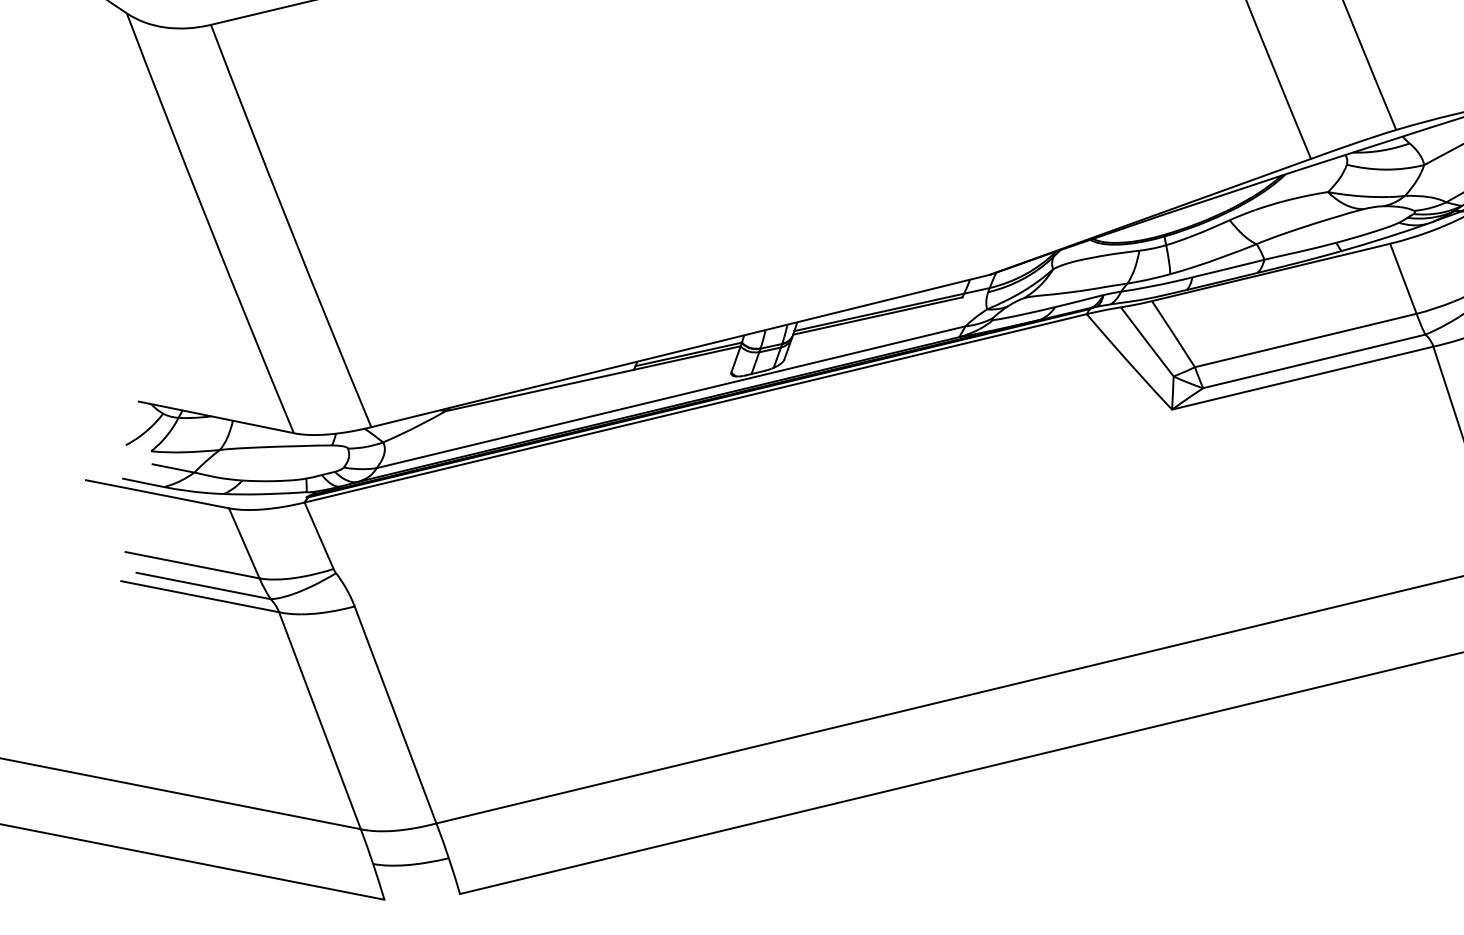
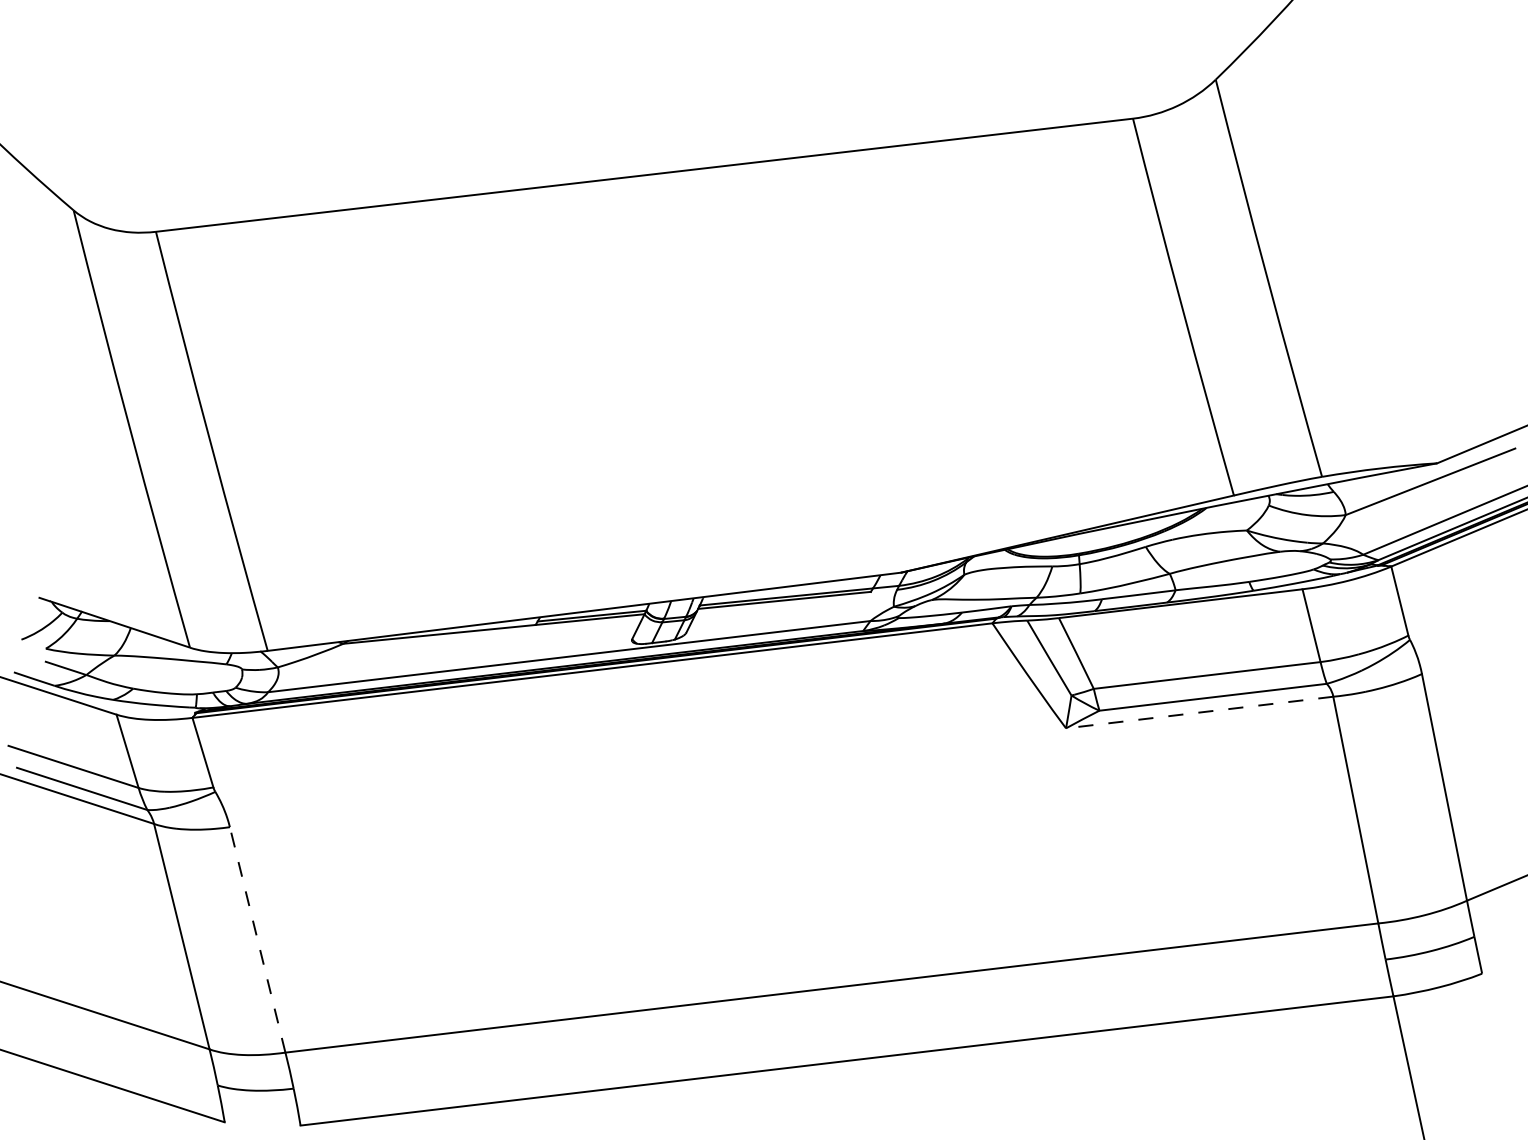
line: (1302, 378) -> (1199, 712), solid -> dashed
line: (395, 714) -> (257, 939), solid -> dashed

